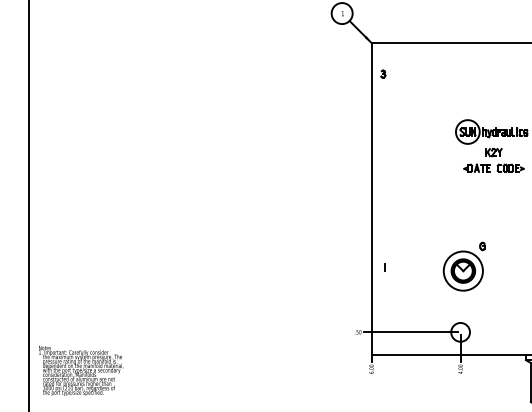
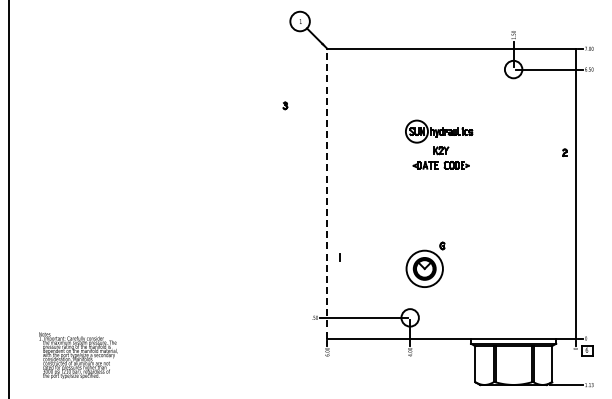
part: (383, 73) -> (285, 105), moved
line: (371, 198) -> (327, 193), solid -> dashed
part: (464, 266) -> (425, 264), moved
text: (81, 370) -> (78, 355), moved

